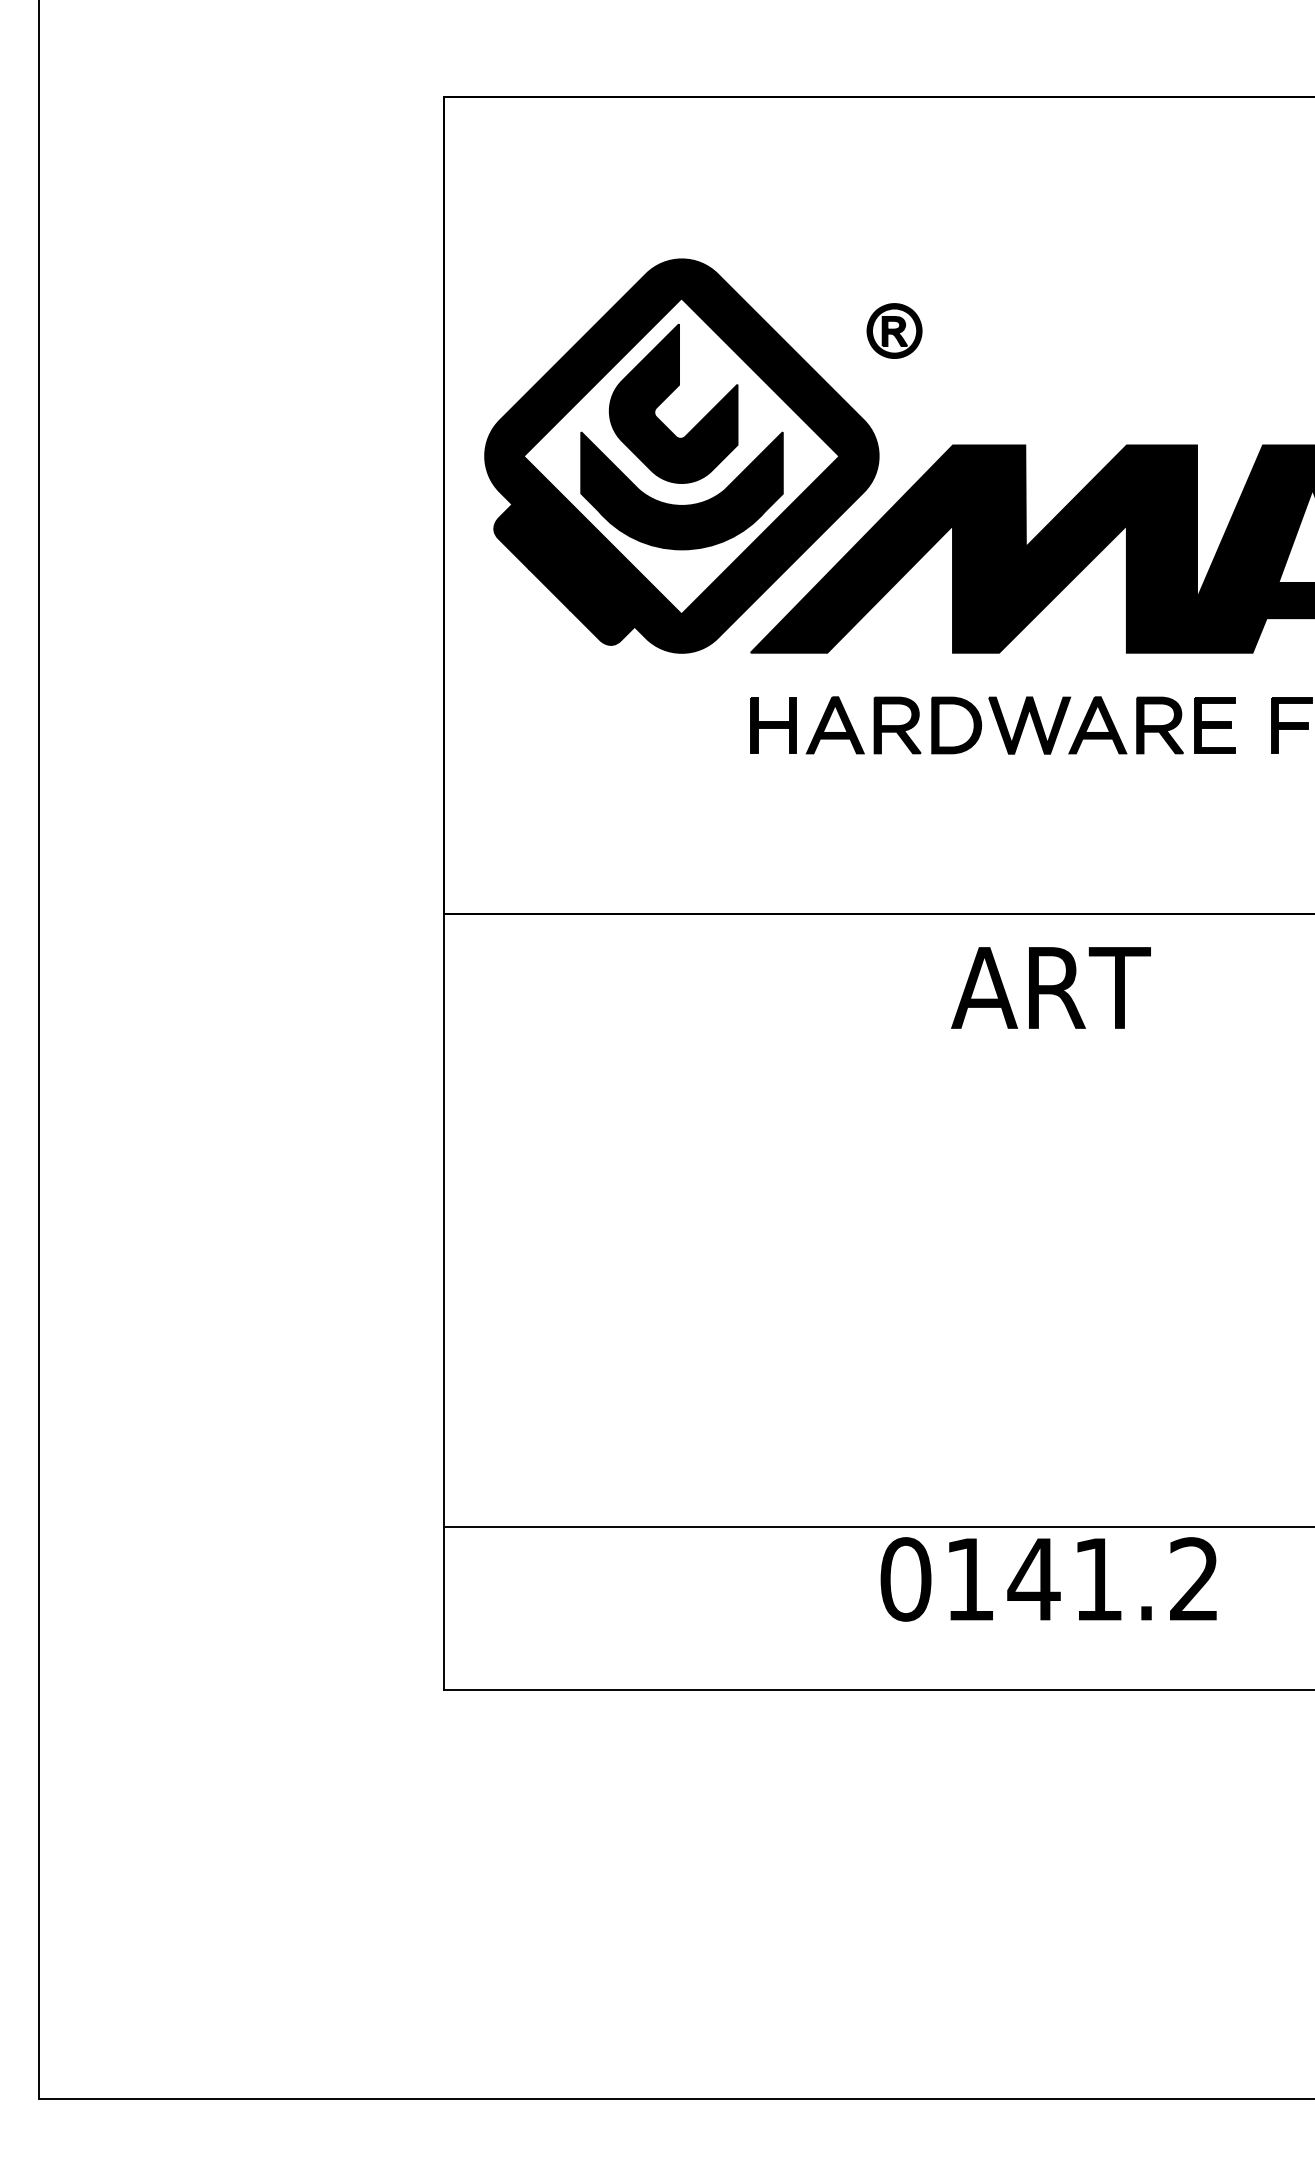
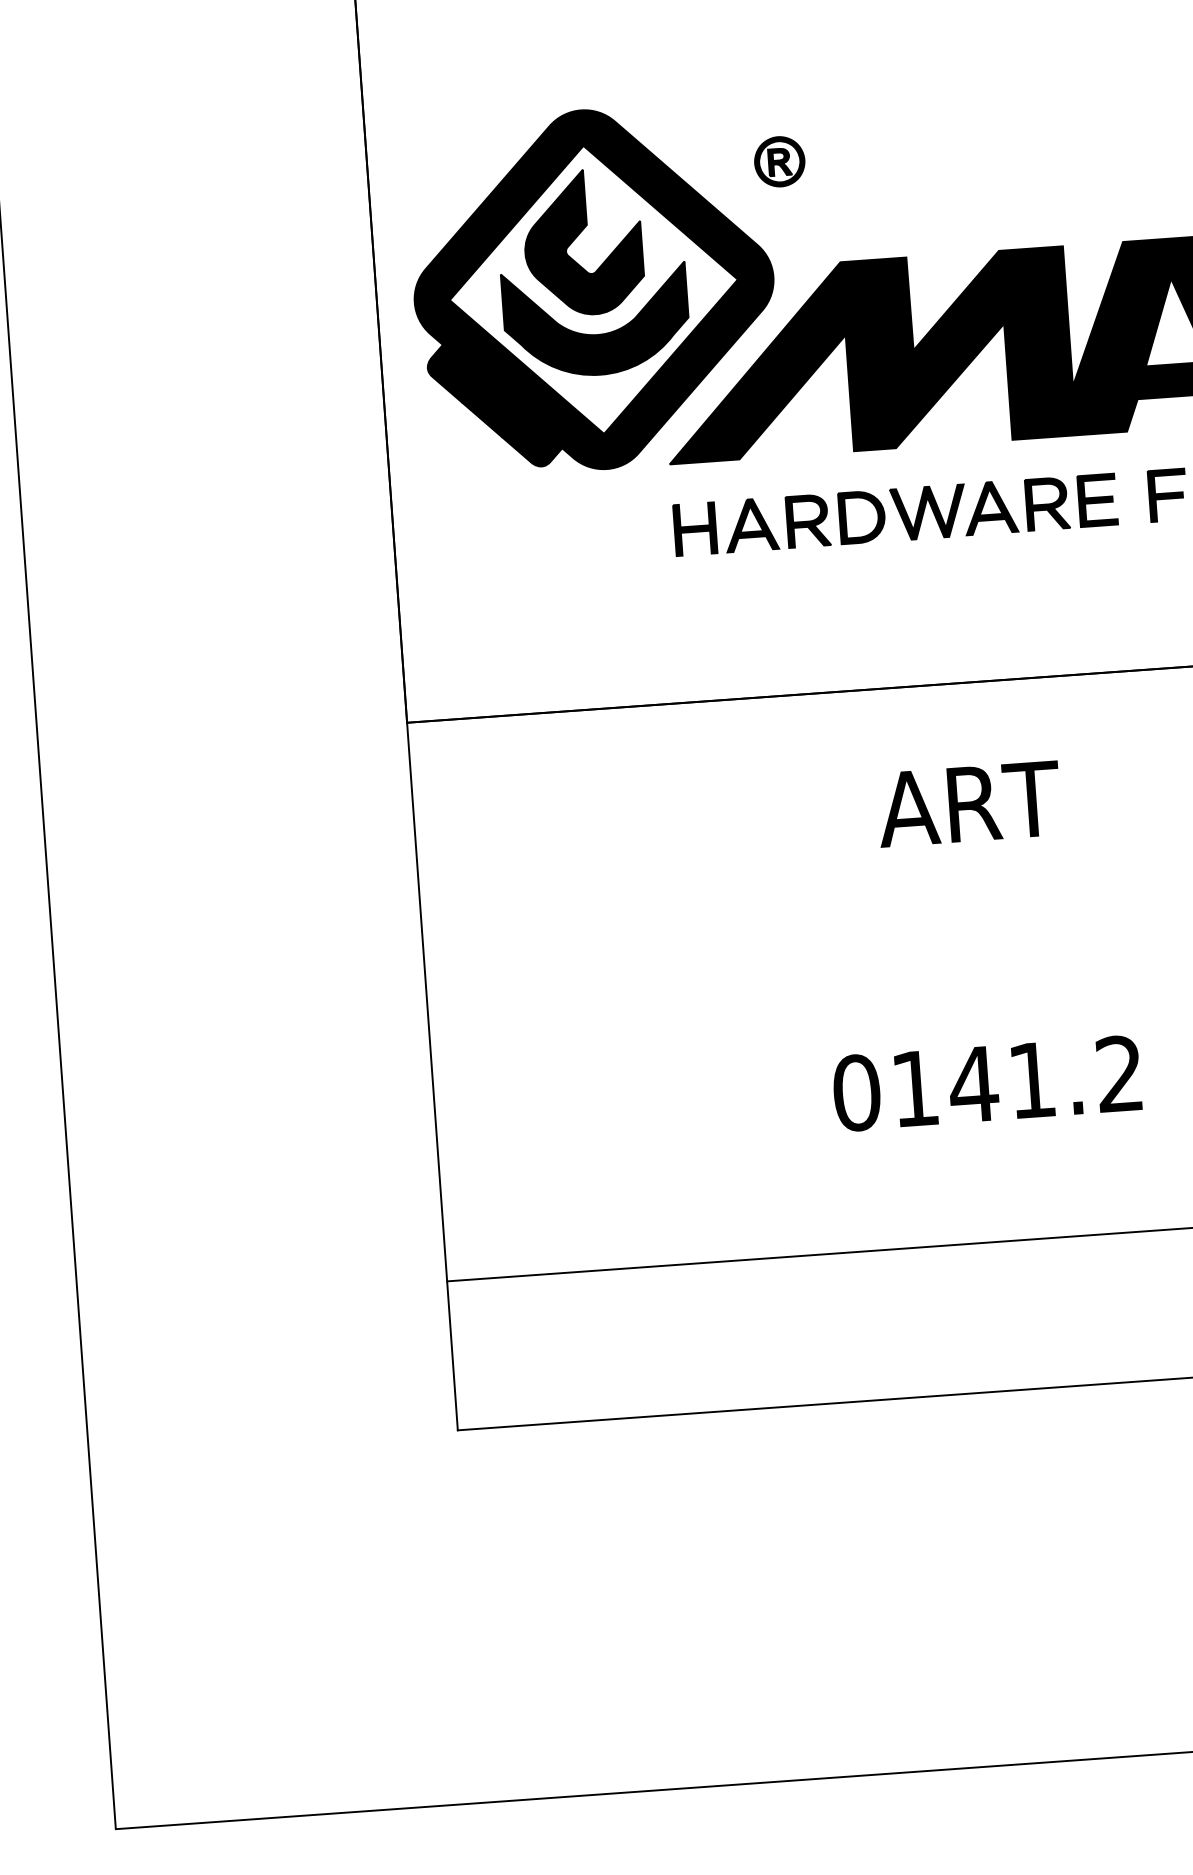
text: (1050, 987) -> (968, 803), moved
text: (1048, 1579) -> (986, 1083), moved

